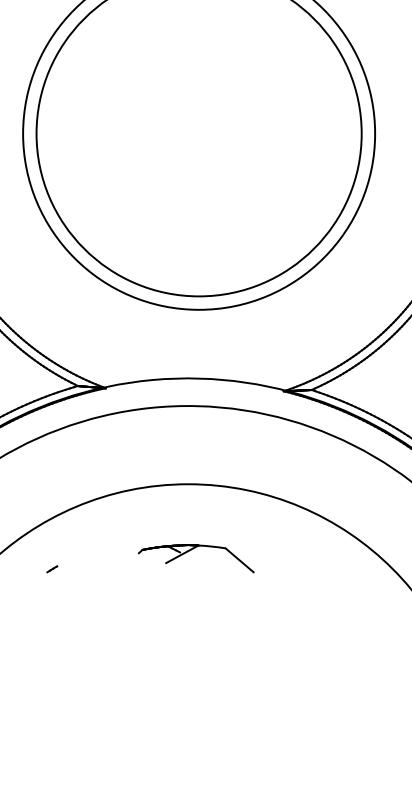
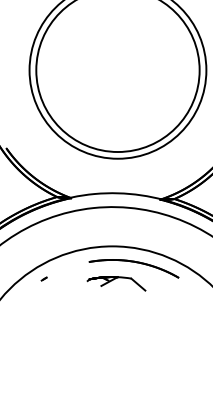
part: (230, 528) -> (133, 268), added
part: (50, 568) -> (43, 278), moved

